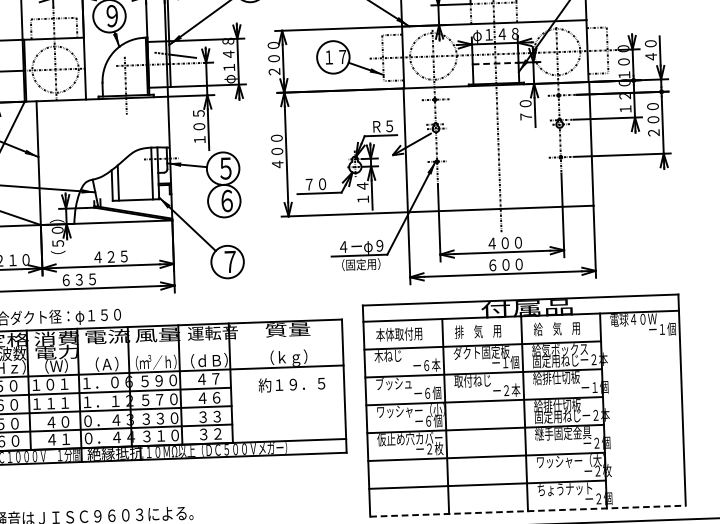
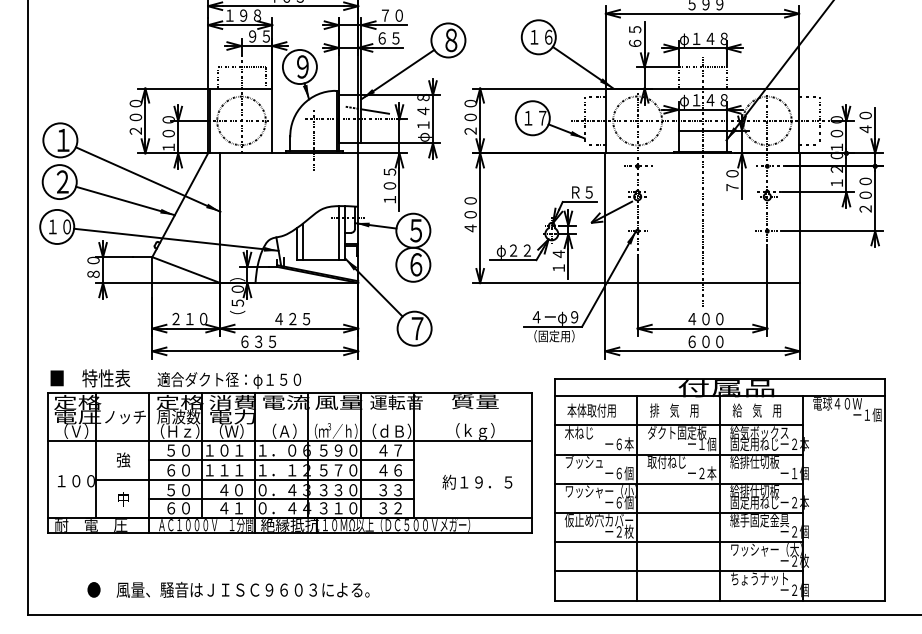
line: (495, 63) -> (702, 130), dashed -> solid
text: (319, 185) -> (513, 251), ７０ -> φ２２
text: (291, 383) -> (477, 481), moved
line: (528, 511) -> (720, 600), dashed -> solid

